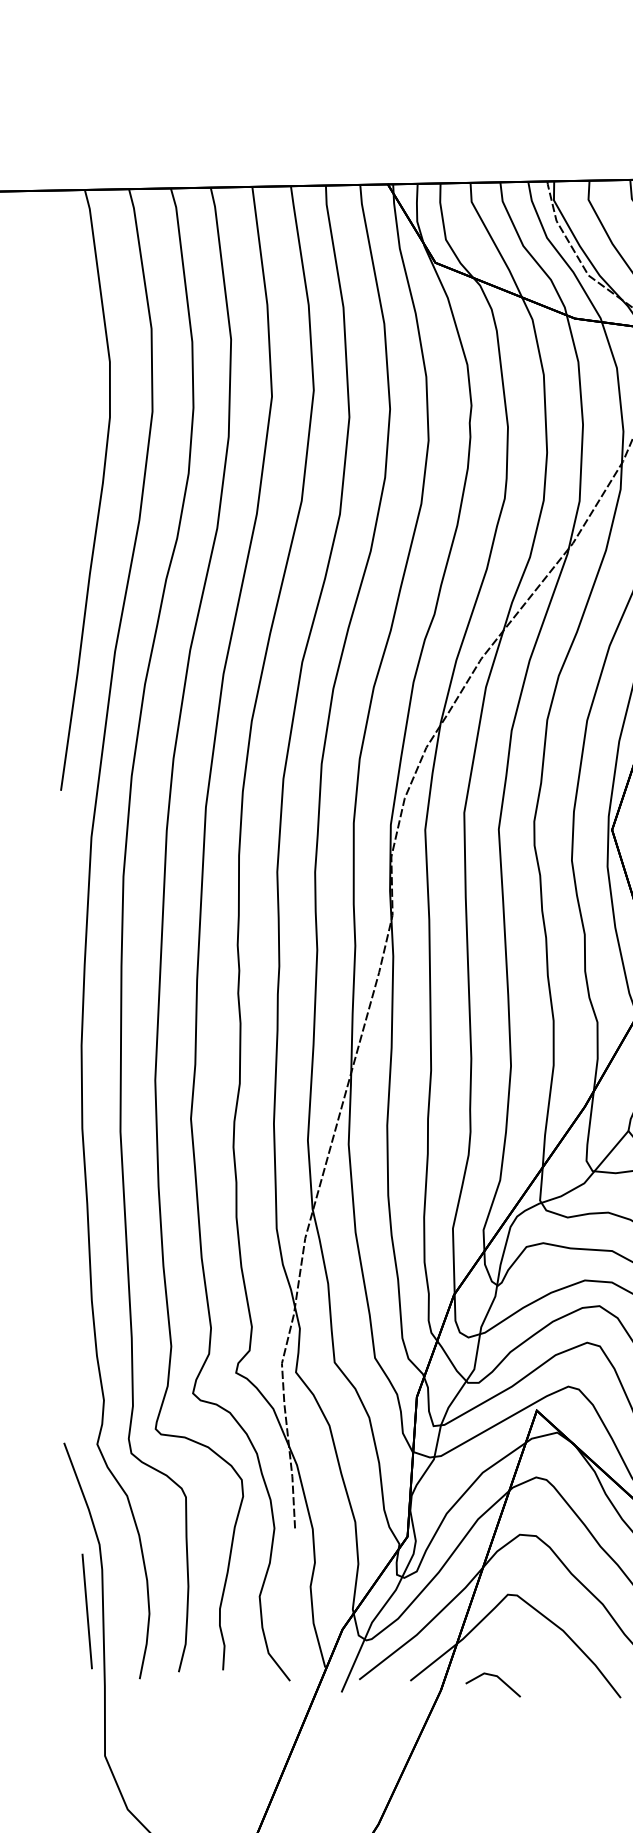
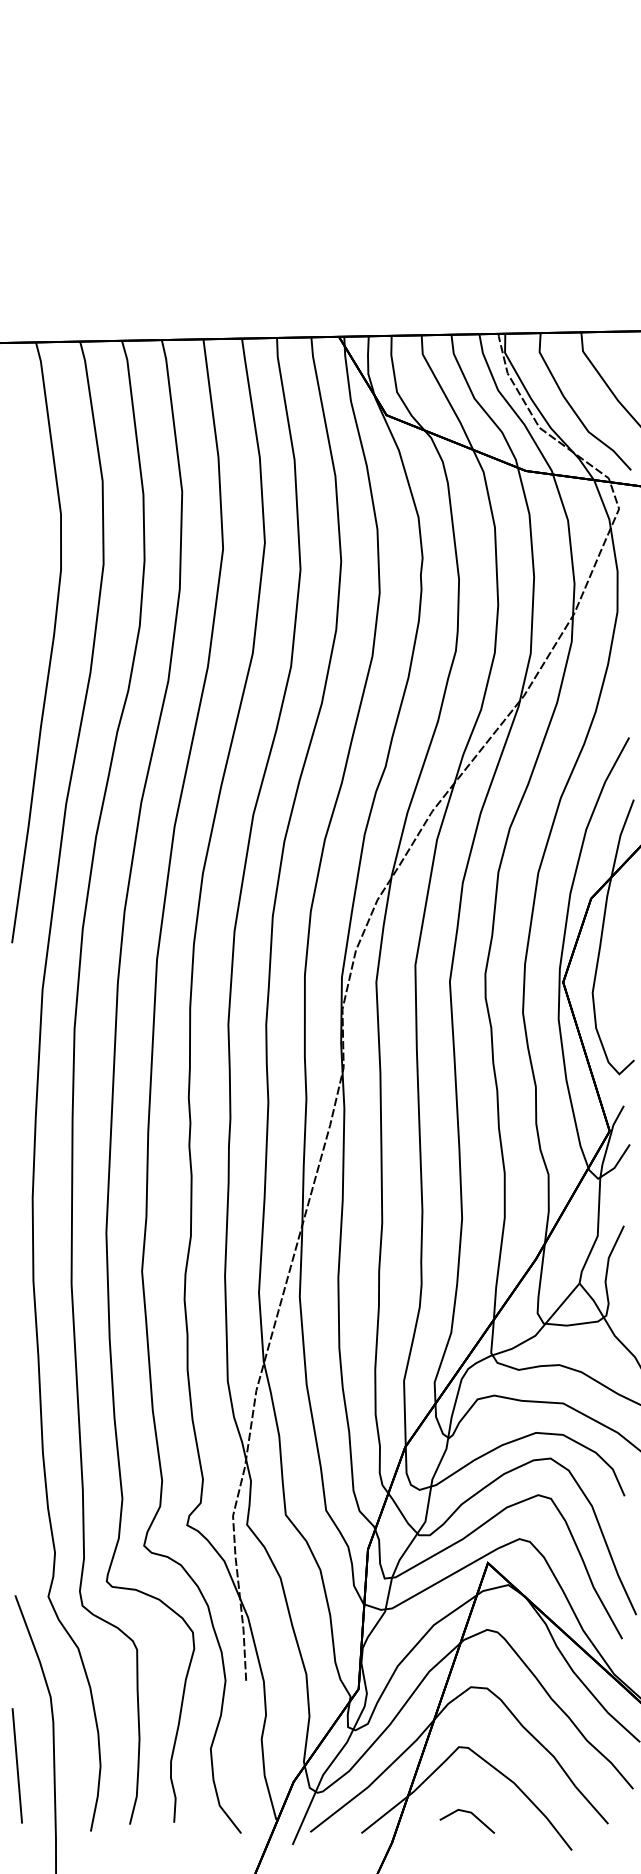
line: (86, 1611) -> (16, 1765), moved
line: (498, 1679) -> (472, 1815), moved

